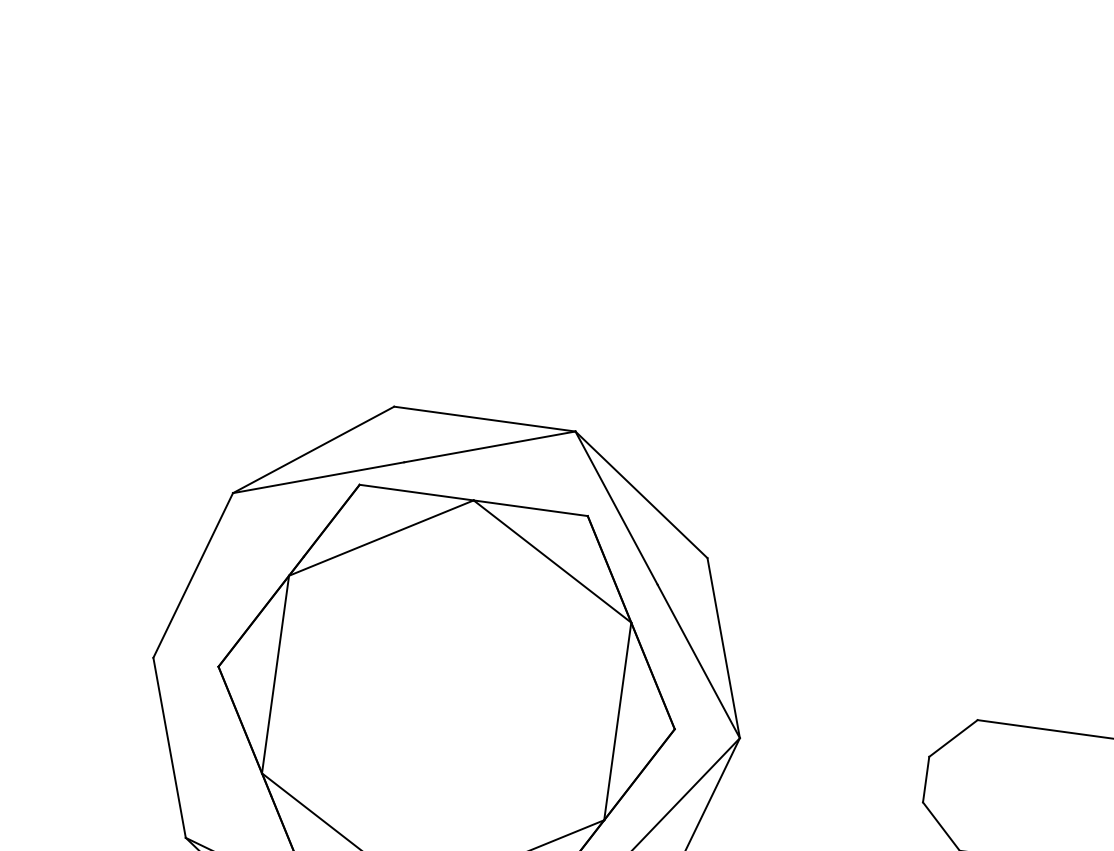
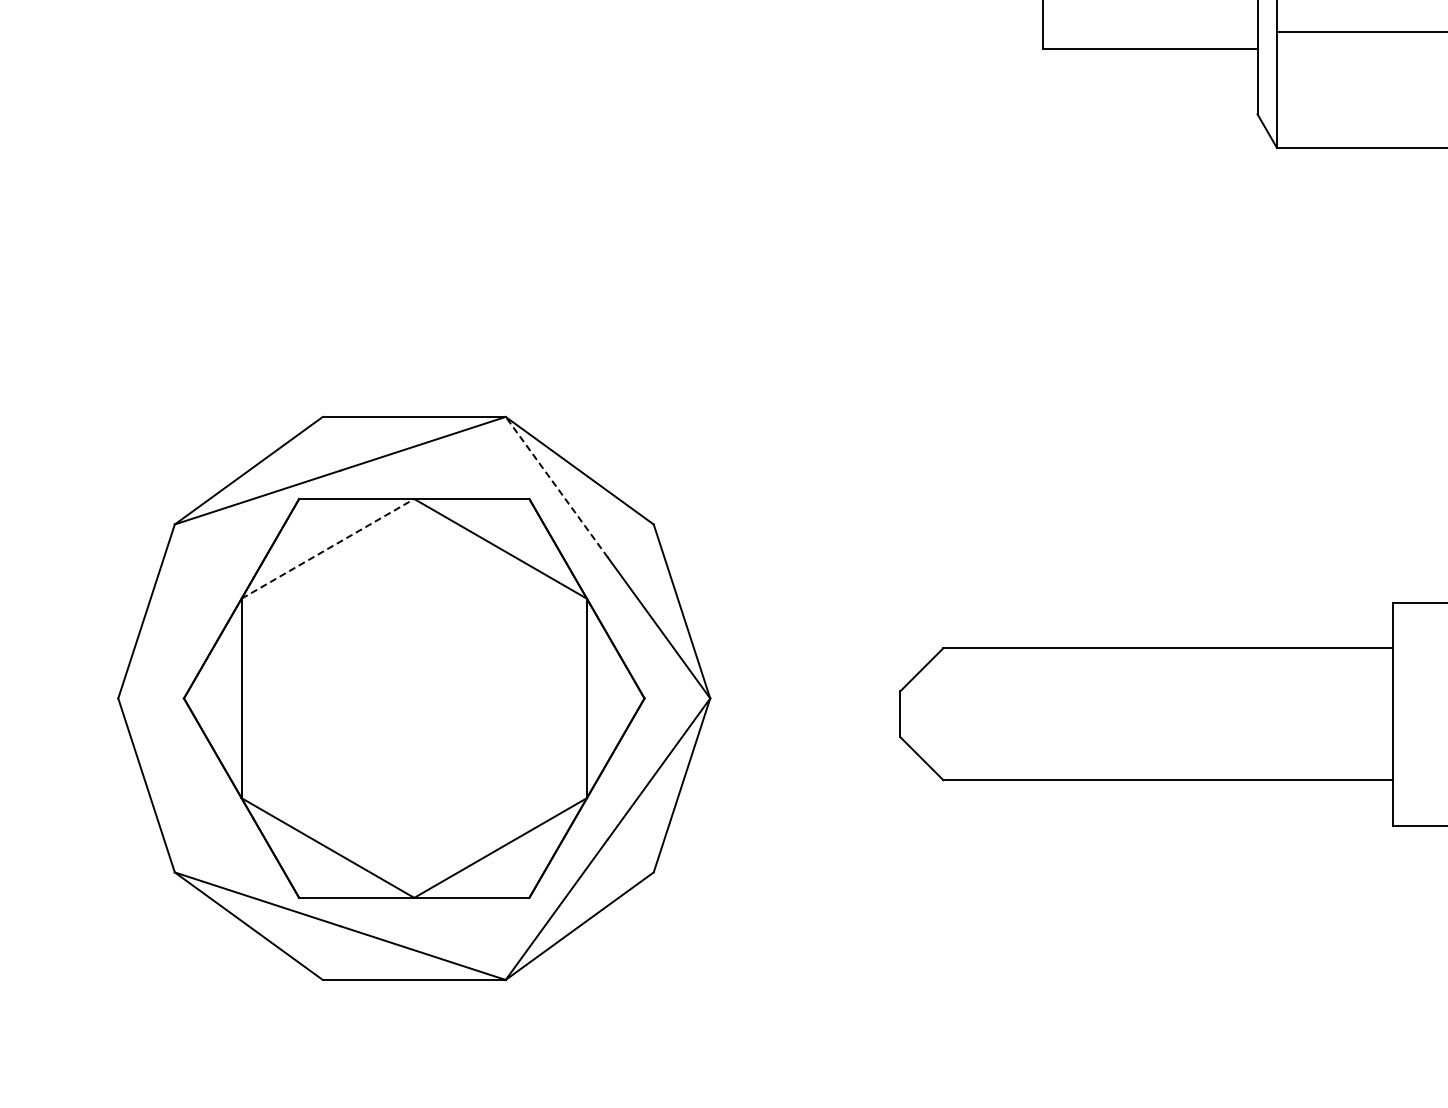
line: (616, 508) -> (556, 487), solid -> dashed
line: (381, 537) -> (327, 548), solid -> dashed

